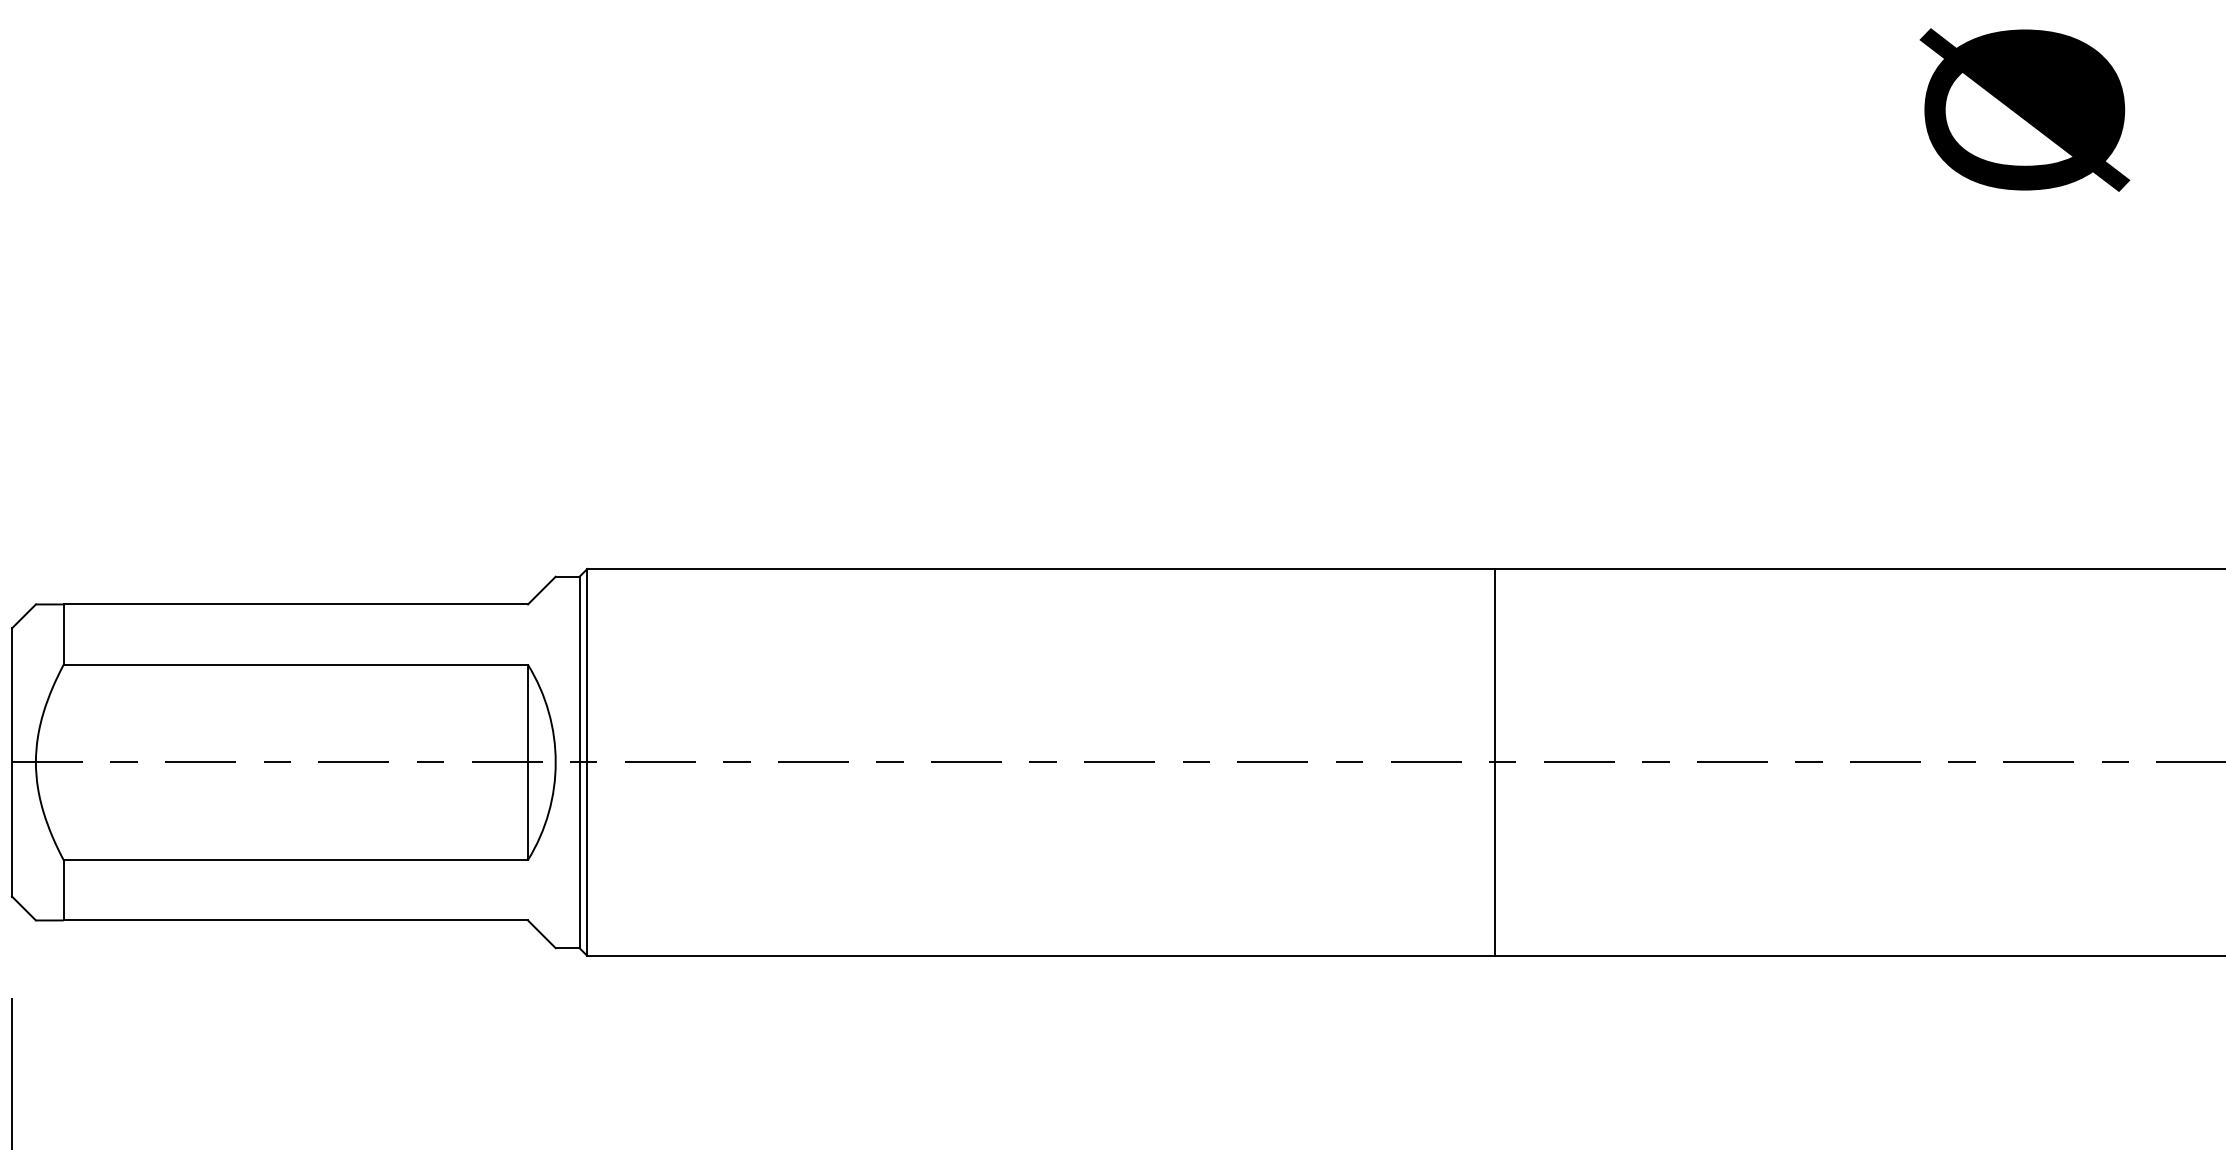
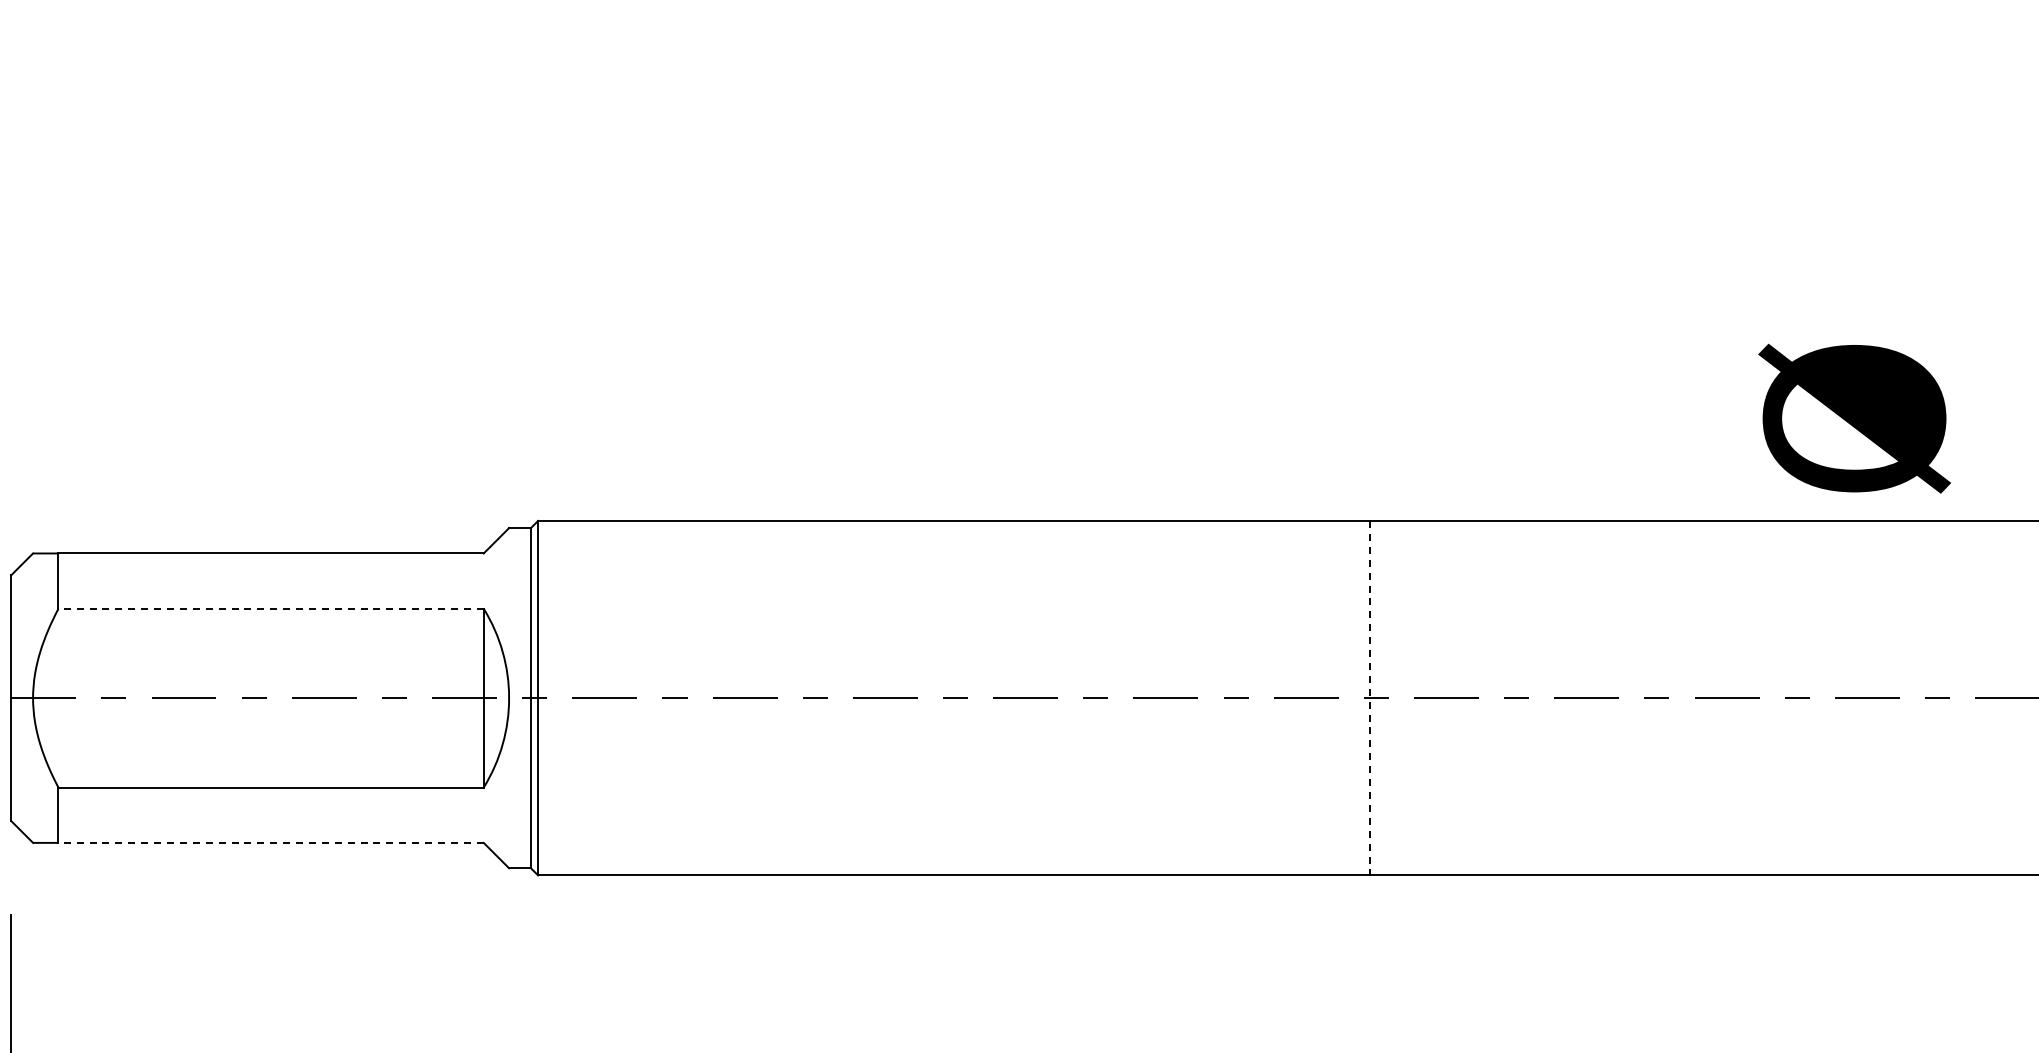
text: (2024, 109) -> (1854, 418), moved
line: (296, 664) -> (271, 608), solid -> dashed
line: (1495, 762) -> (1369, 698), solid -> dashed
line: (296, 920) -> (271, 842), solid -> dashed

